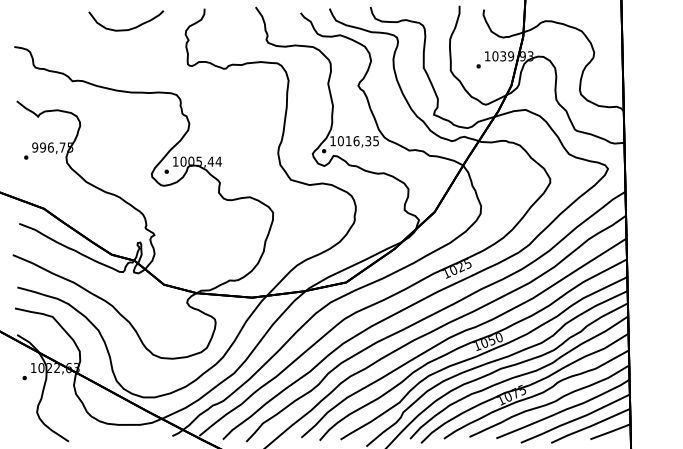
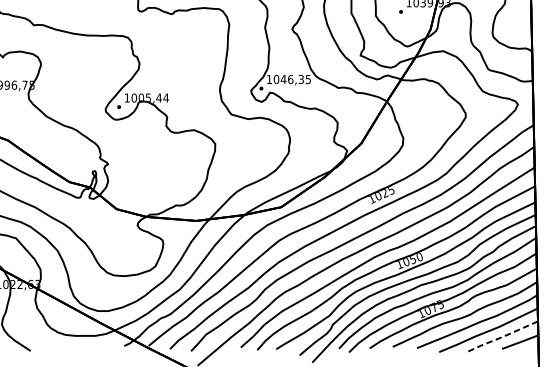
text: (348, 141) -> (283, 79), 1016,35 -> 1046,35
line: (590, 426) -> (502, 337), solid -> dashed

